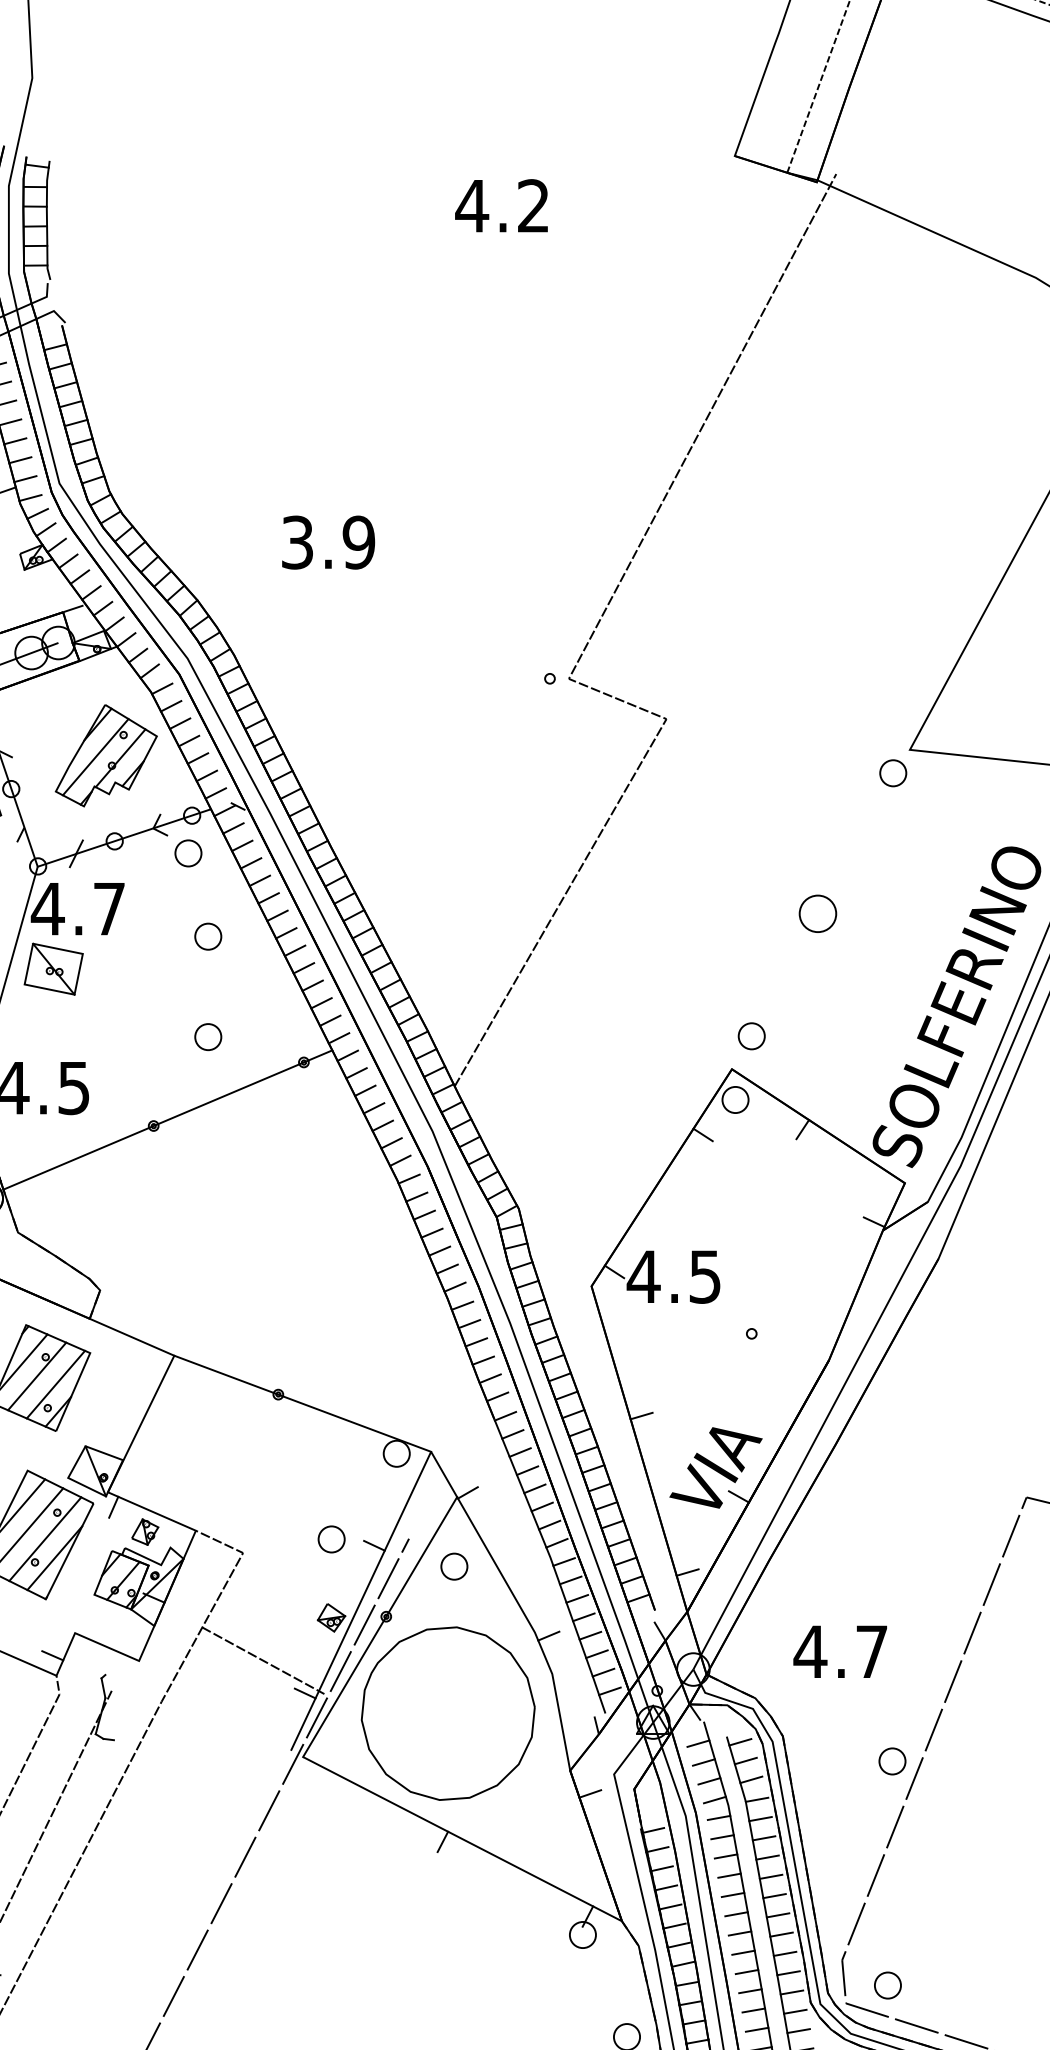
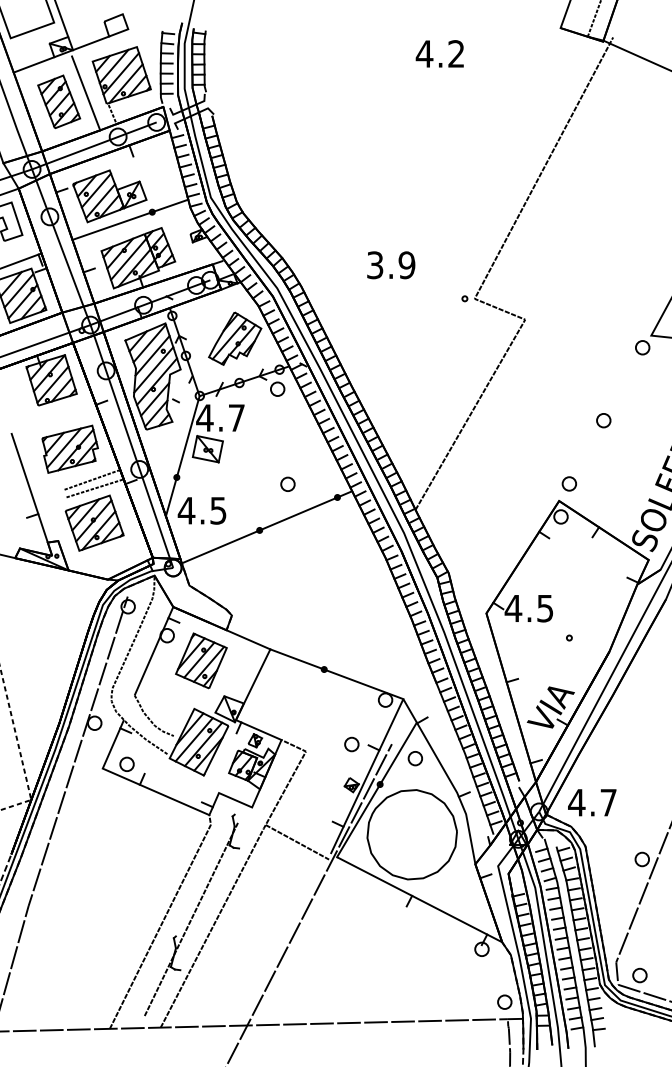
text: (329, 543) -> (391, 265), moved
part: (817, 913) -> (603, 420), size x0.71
part: (207, 934) -> (287, 431), removed
text: (840, 1651) -> (592, 802), moved
line: (263, 1661) -> (297, 842), moved

